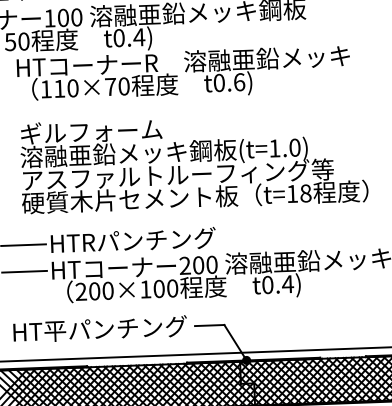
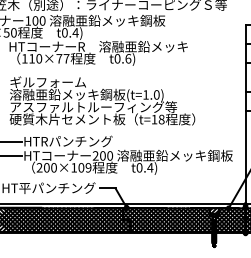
text: (123, 85) -> (66, 58), 110×70 -> 110×77
text: (172, 287) -> (88, 167), 200×100 -> 200×109

